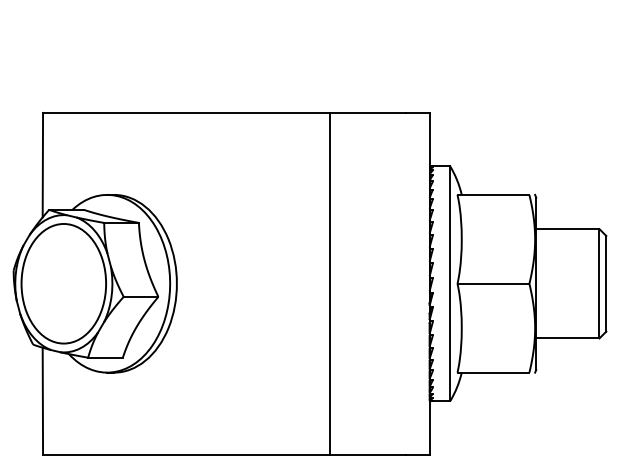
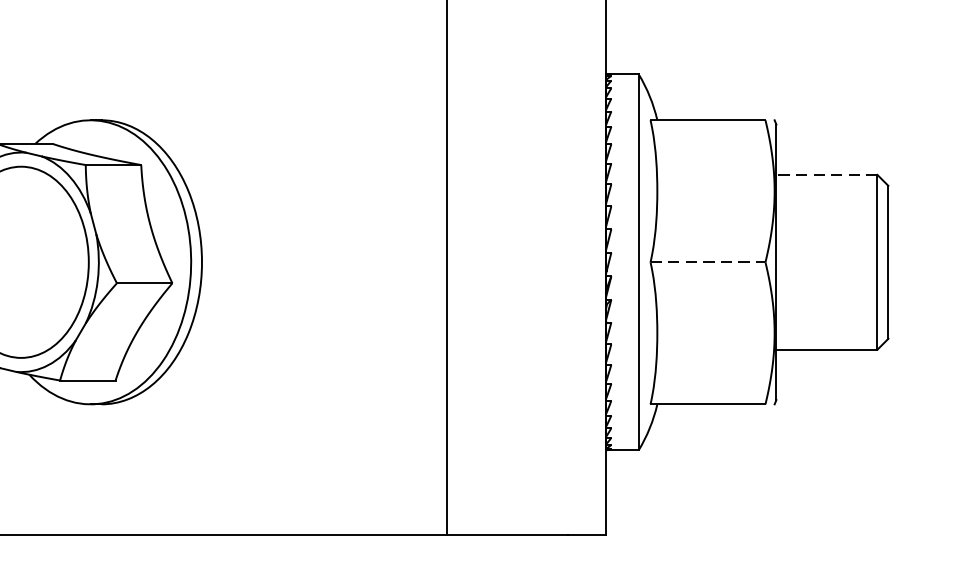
line: (566, 229) -> (824, 175), solid -> dashed
line: (493, 283) -> (708, 261), solid -> dashed

